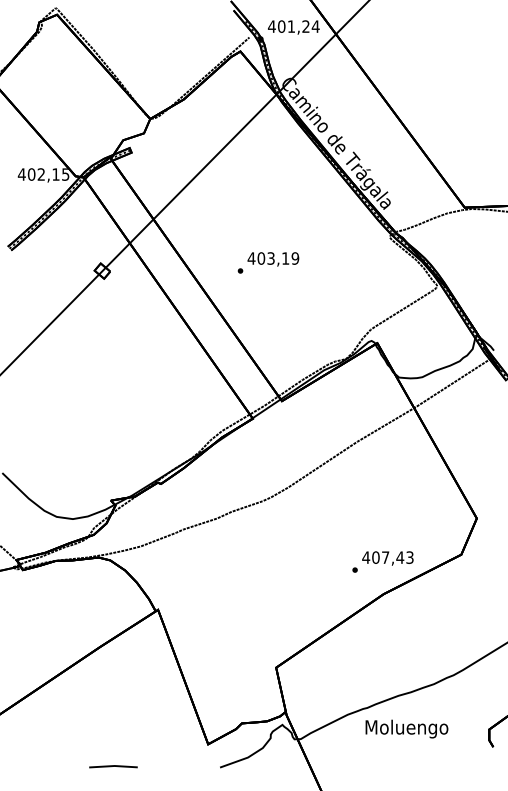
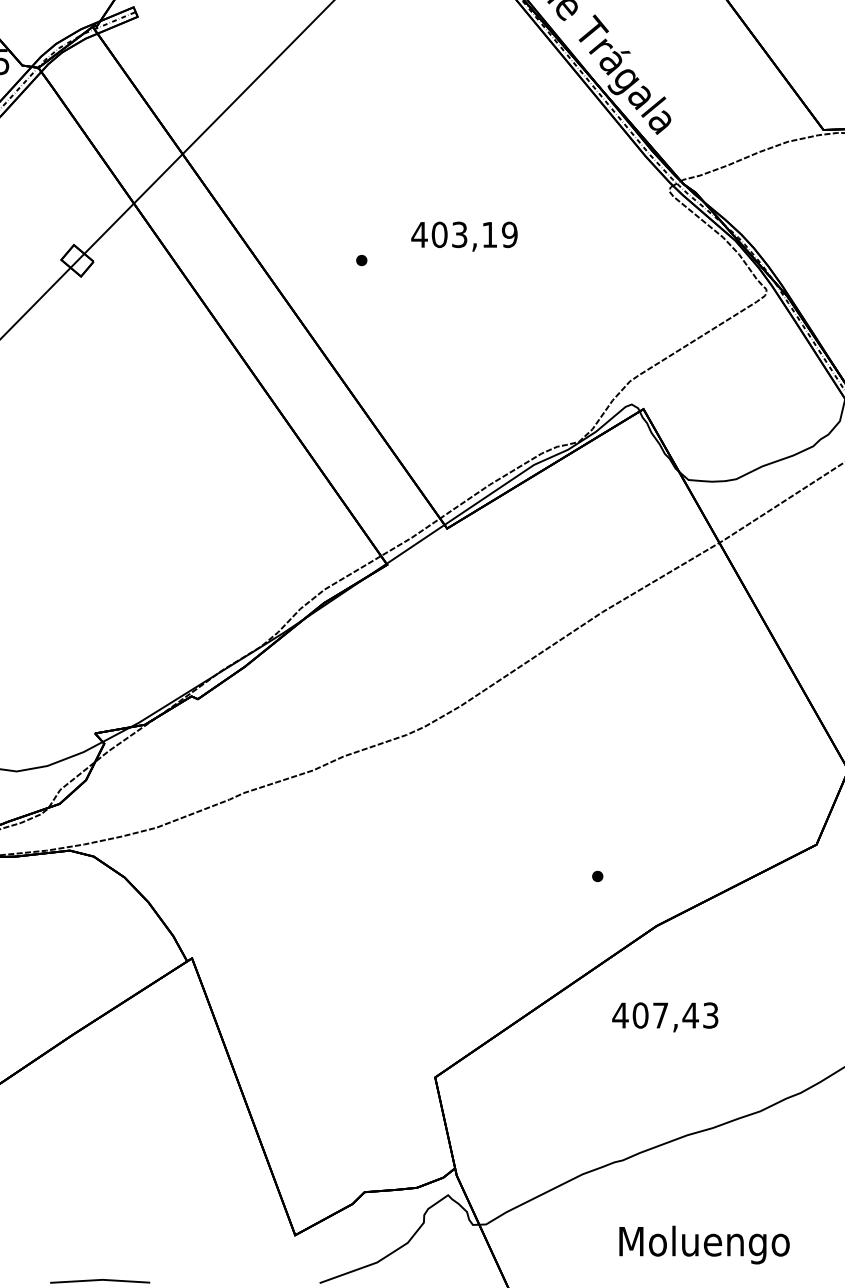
text: (273, 259) -> (464, 236), moved
text: (387, 558) -> (664, 1017), moved
text: (406, 728) -> (703, 1243), moved

